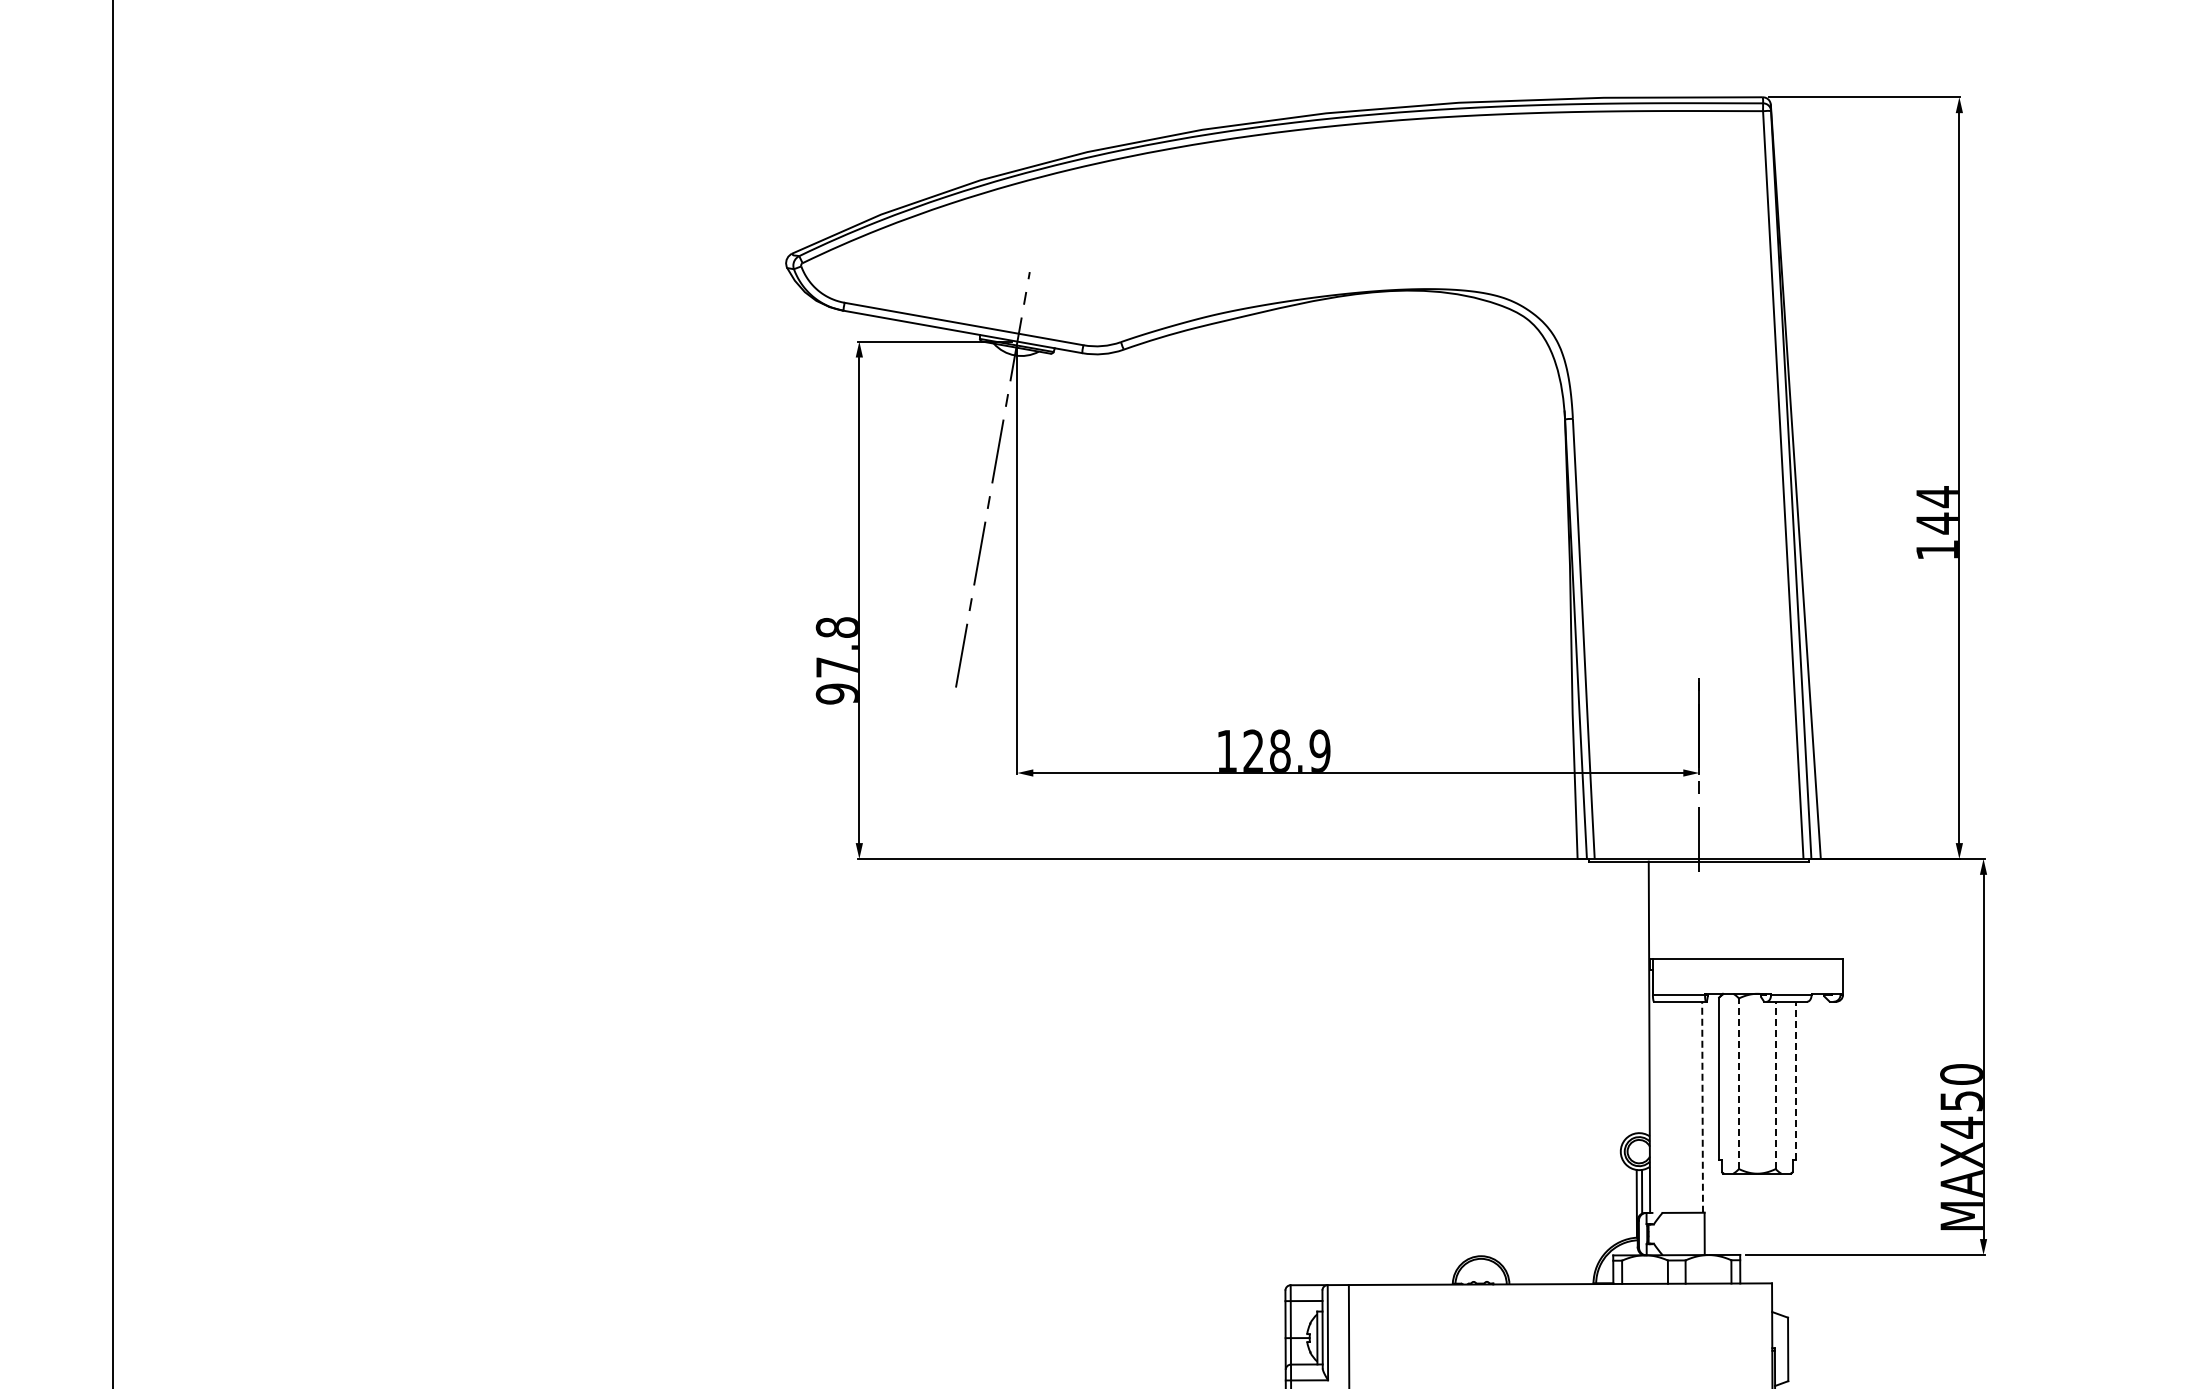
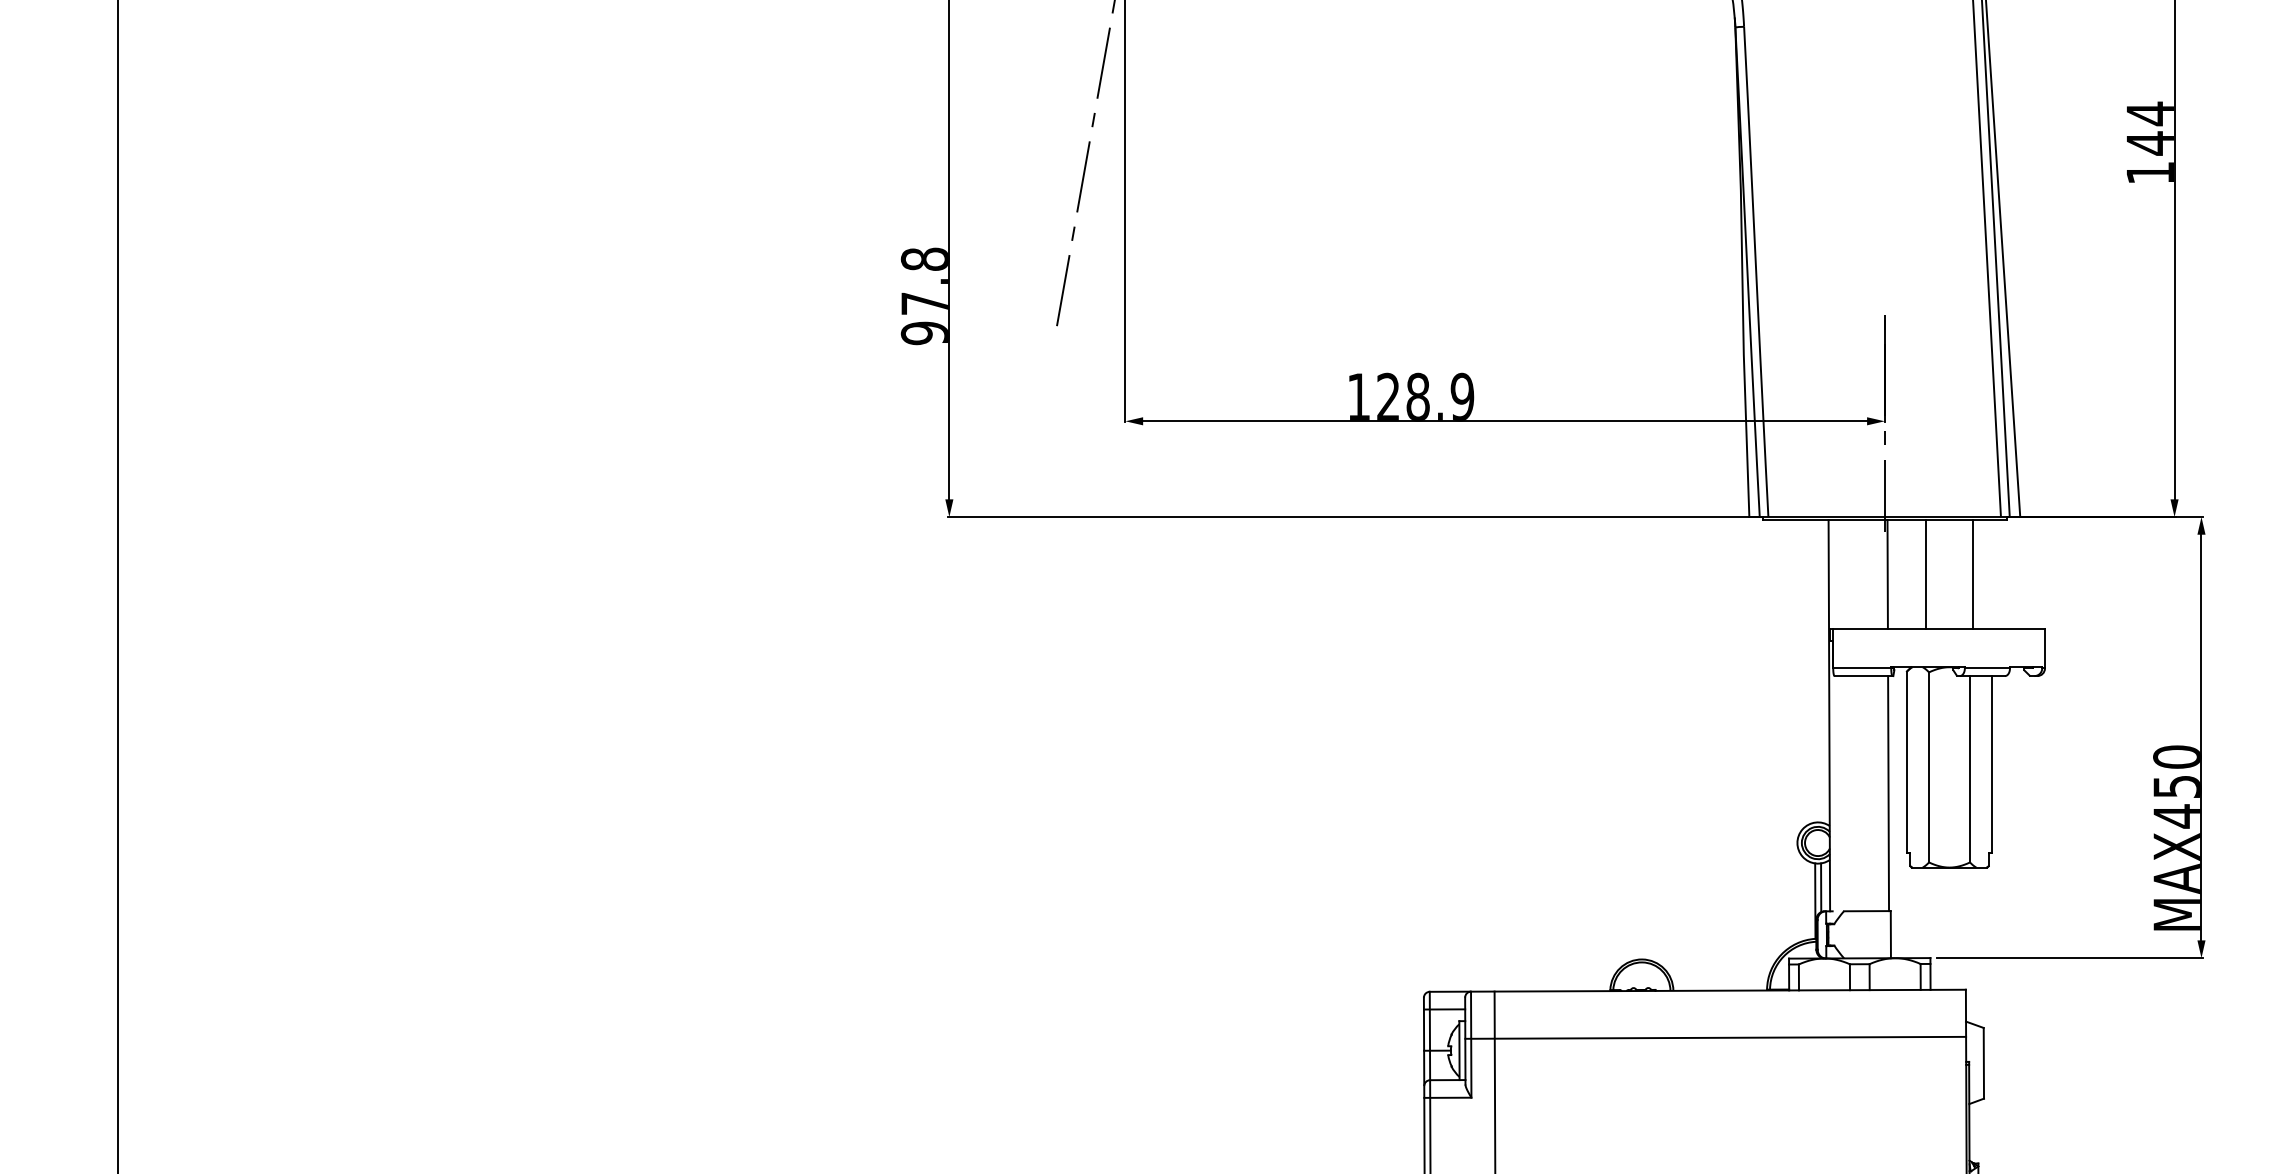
line: (1701, 910) -> (1887, 574), added
line: (1736, 910) -> (1926, 574), added
line: (1778, 910) -> (1973, 574), added
line: (1795, 1080) -> (1992, 763), dashed -> solid
line: (1738, 1083) -> (1928, 767), dashed -> solid
line: (1775, 1085) -> (1969, 769), dashed -> solid
line: (1702, 1107) -> (1888, 793), dashed -> solid
line: (1547, 1326) -> (1715, 1037), added

